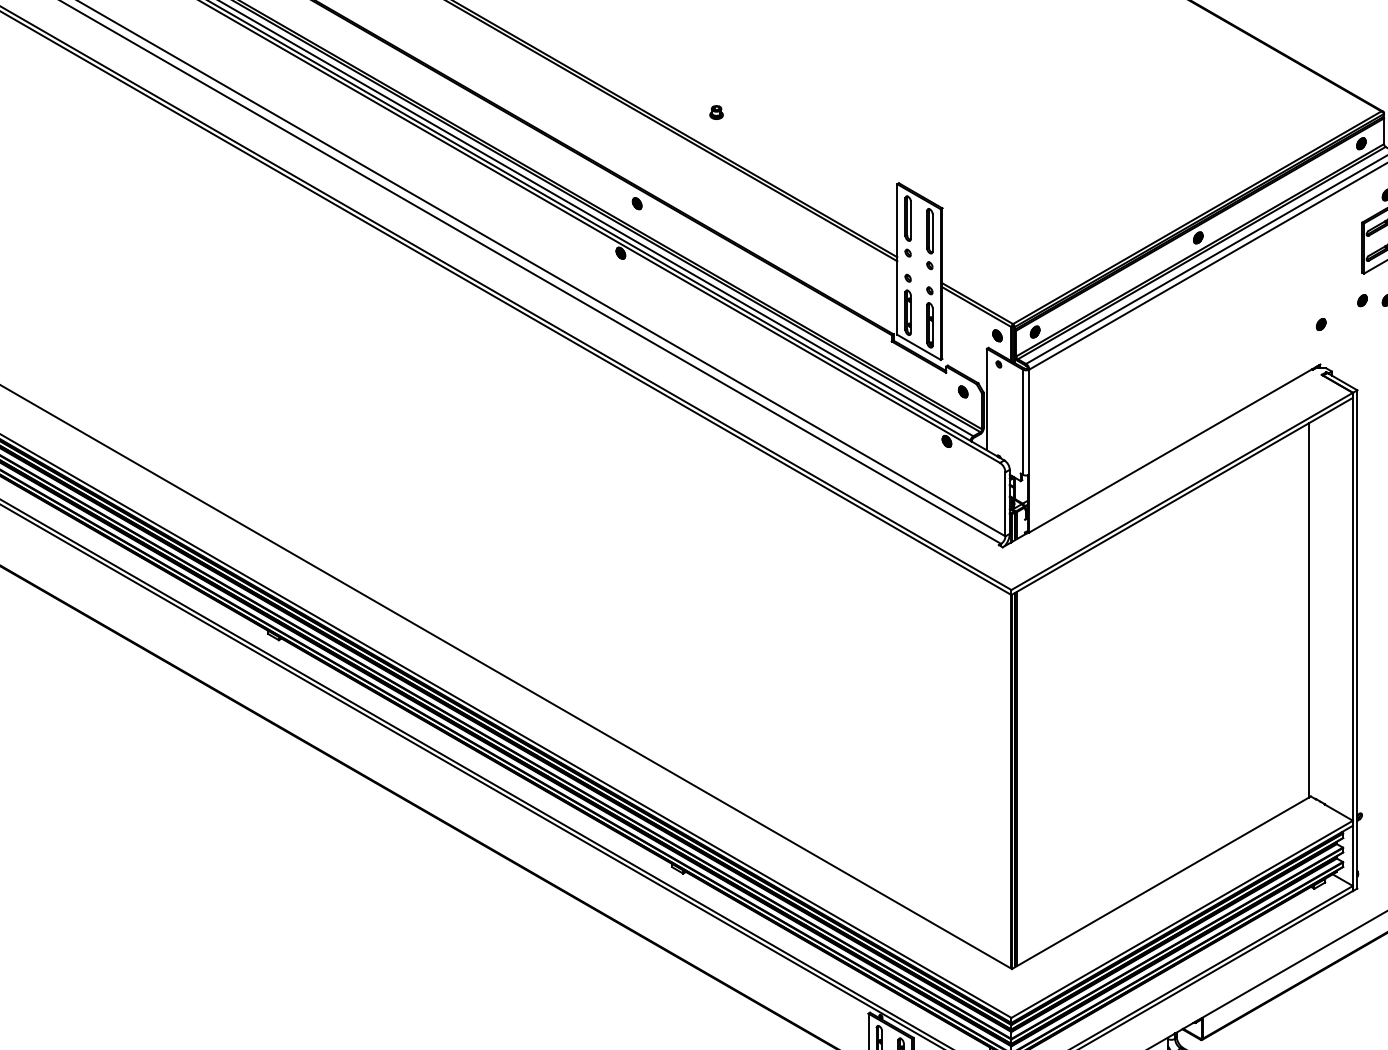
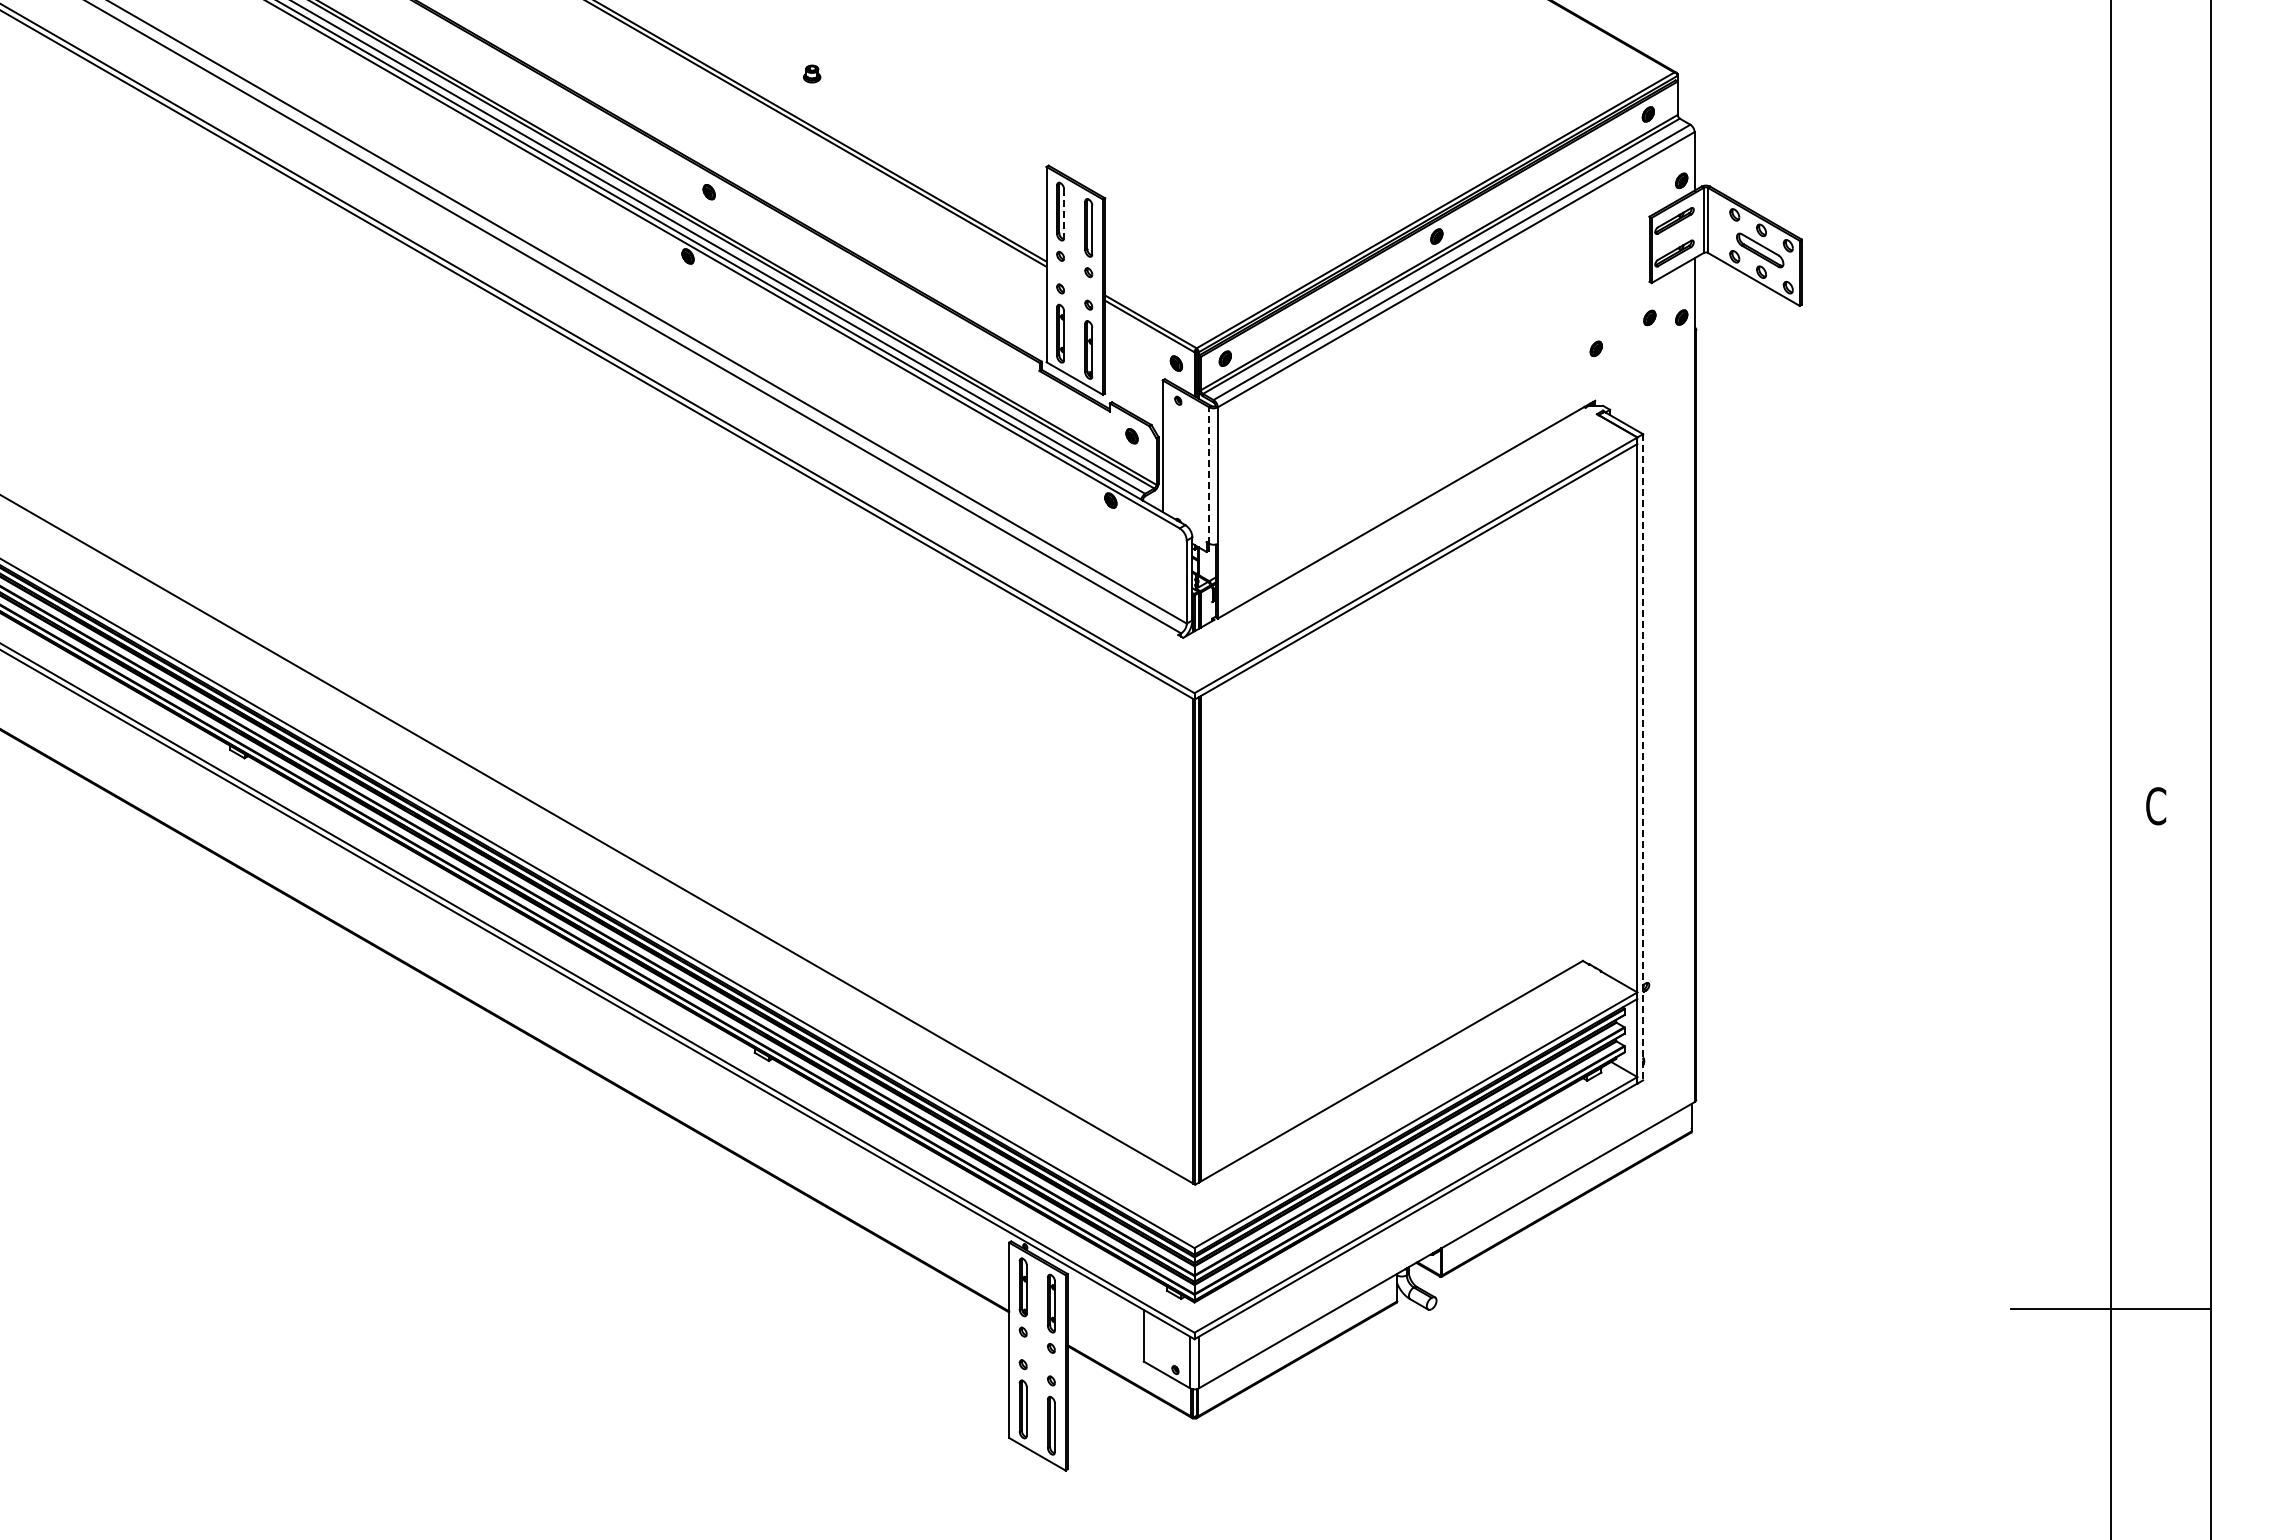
line: (911, 220) -> (1064, 214), solid -> dashed
line: (1022, 422) -> (1209, 475), solid -> dashed
line: (1309, 610) -> (1580, 719), removed
line: (1357, 639) -> (1643, 757), solid -> dashed

